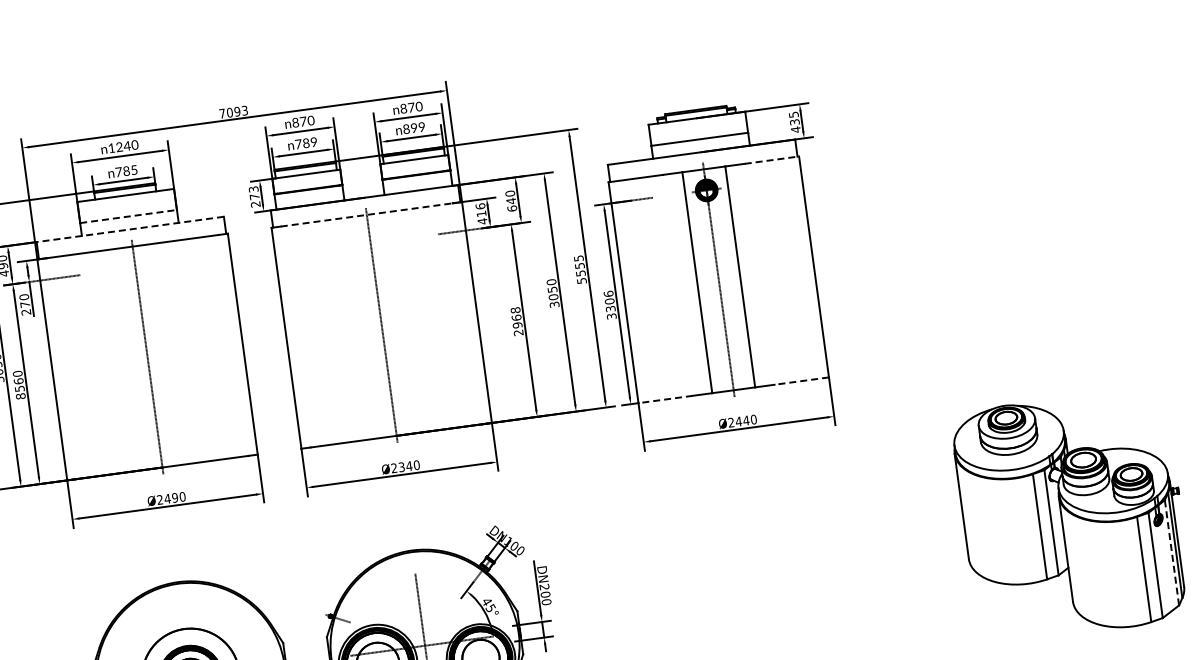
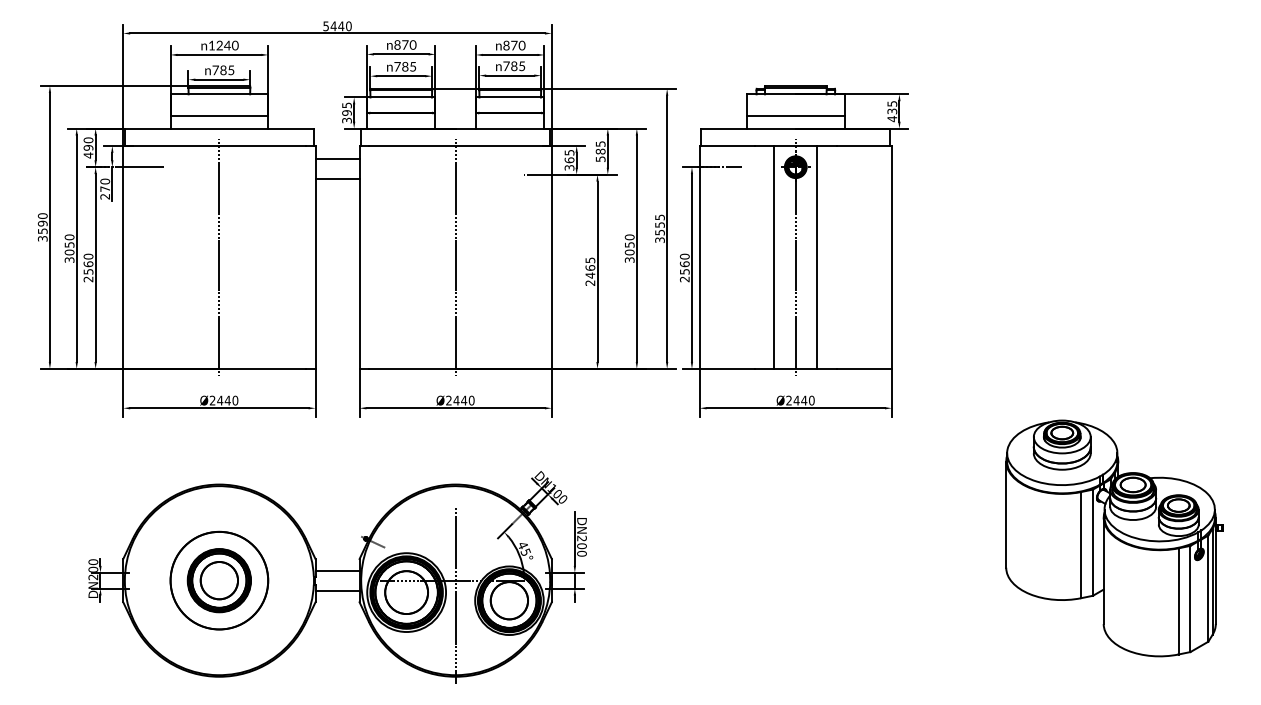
text: (233, 112) -> (337, 26), 7093 -> 5440
text: (414, 128) -> (514, 66), 899 -> 785
text: (314, 141) -> (413, 66), 789 -> 785
line: (771, 159) -> (864, 145), dashed -> solid
text: (254, 196) -> (346, 112), 273 -> 395
text: (511, 201) -> (600, 151), 640 -> 585
text: (481, 213) -> (569, 159), 416 -> 365
line: (366, 214) -> (455, 145), dashed -> solid
line: (128, 216) -> (219, 115), dashed -> solid
line: (129, 229) -> (218, 128), dashed -> solid
line: (251, 243) -> (337, 158), added
line: (254, 263) -> (337, 178), added
text: (581, 280) -> (659, 239), 5555 -> 3555
text: (609, 304) -> (684, 267), 3306 -> 2560
text: (516, 317) -> (590, 267), 2968 -> 2465
line: (800, 380) -> (863, 368), dashed -> solid
text: (20, 396) -> (88, 279), 8560 -> 2560
line: (664, 399) -> (726, 368), dashed -> solid
text: (401, 467) -> (456, 400), Ø2340 -> Ø2440
text: (174, 497) -> (227, 400), Ø2490 -> Ø2440
line: (1172, 552) -> (1208, 588), dashed -> solid
line: (306, 651) -> (337, 570), added

